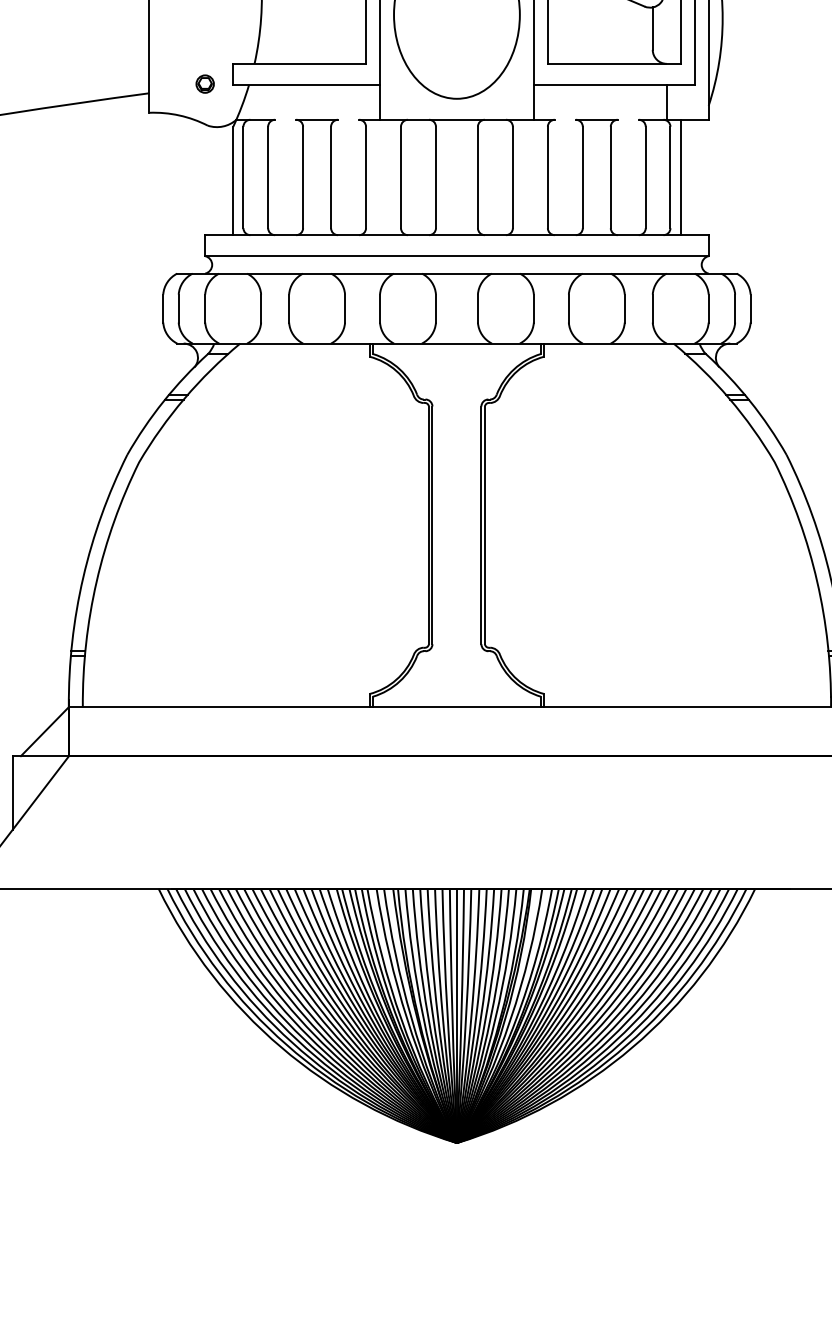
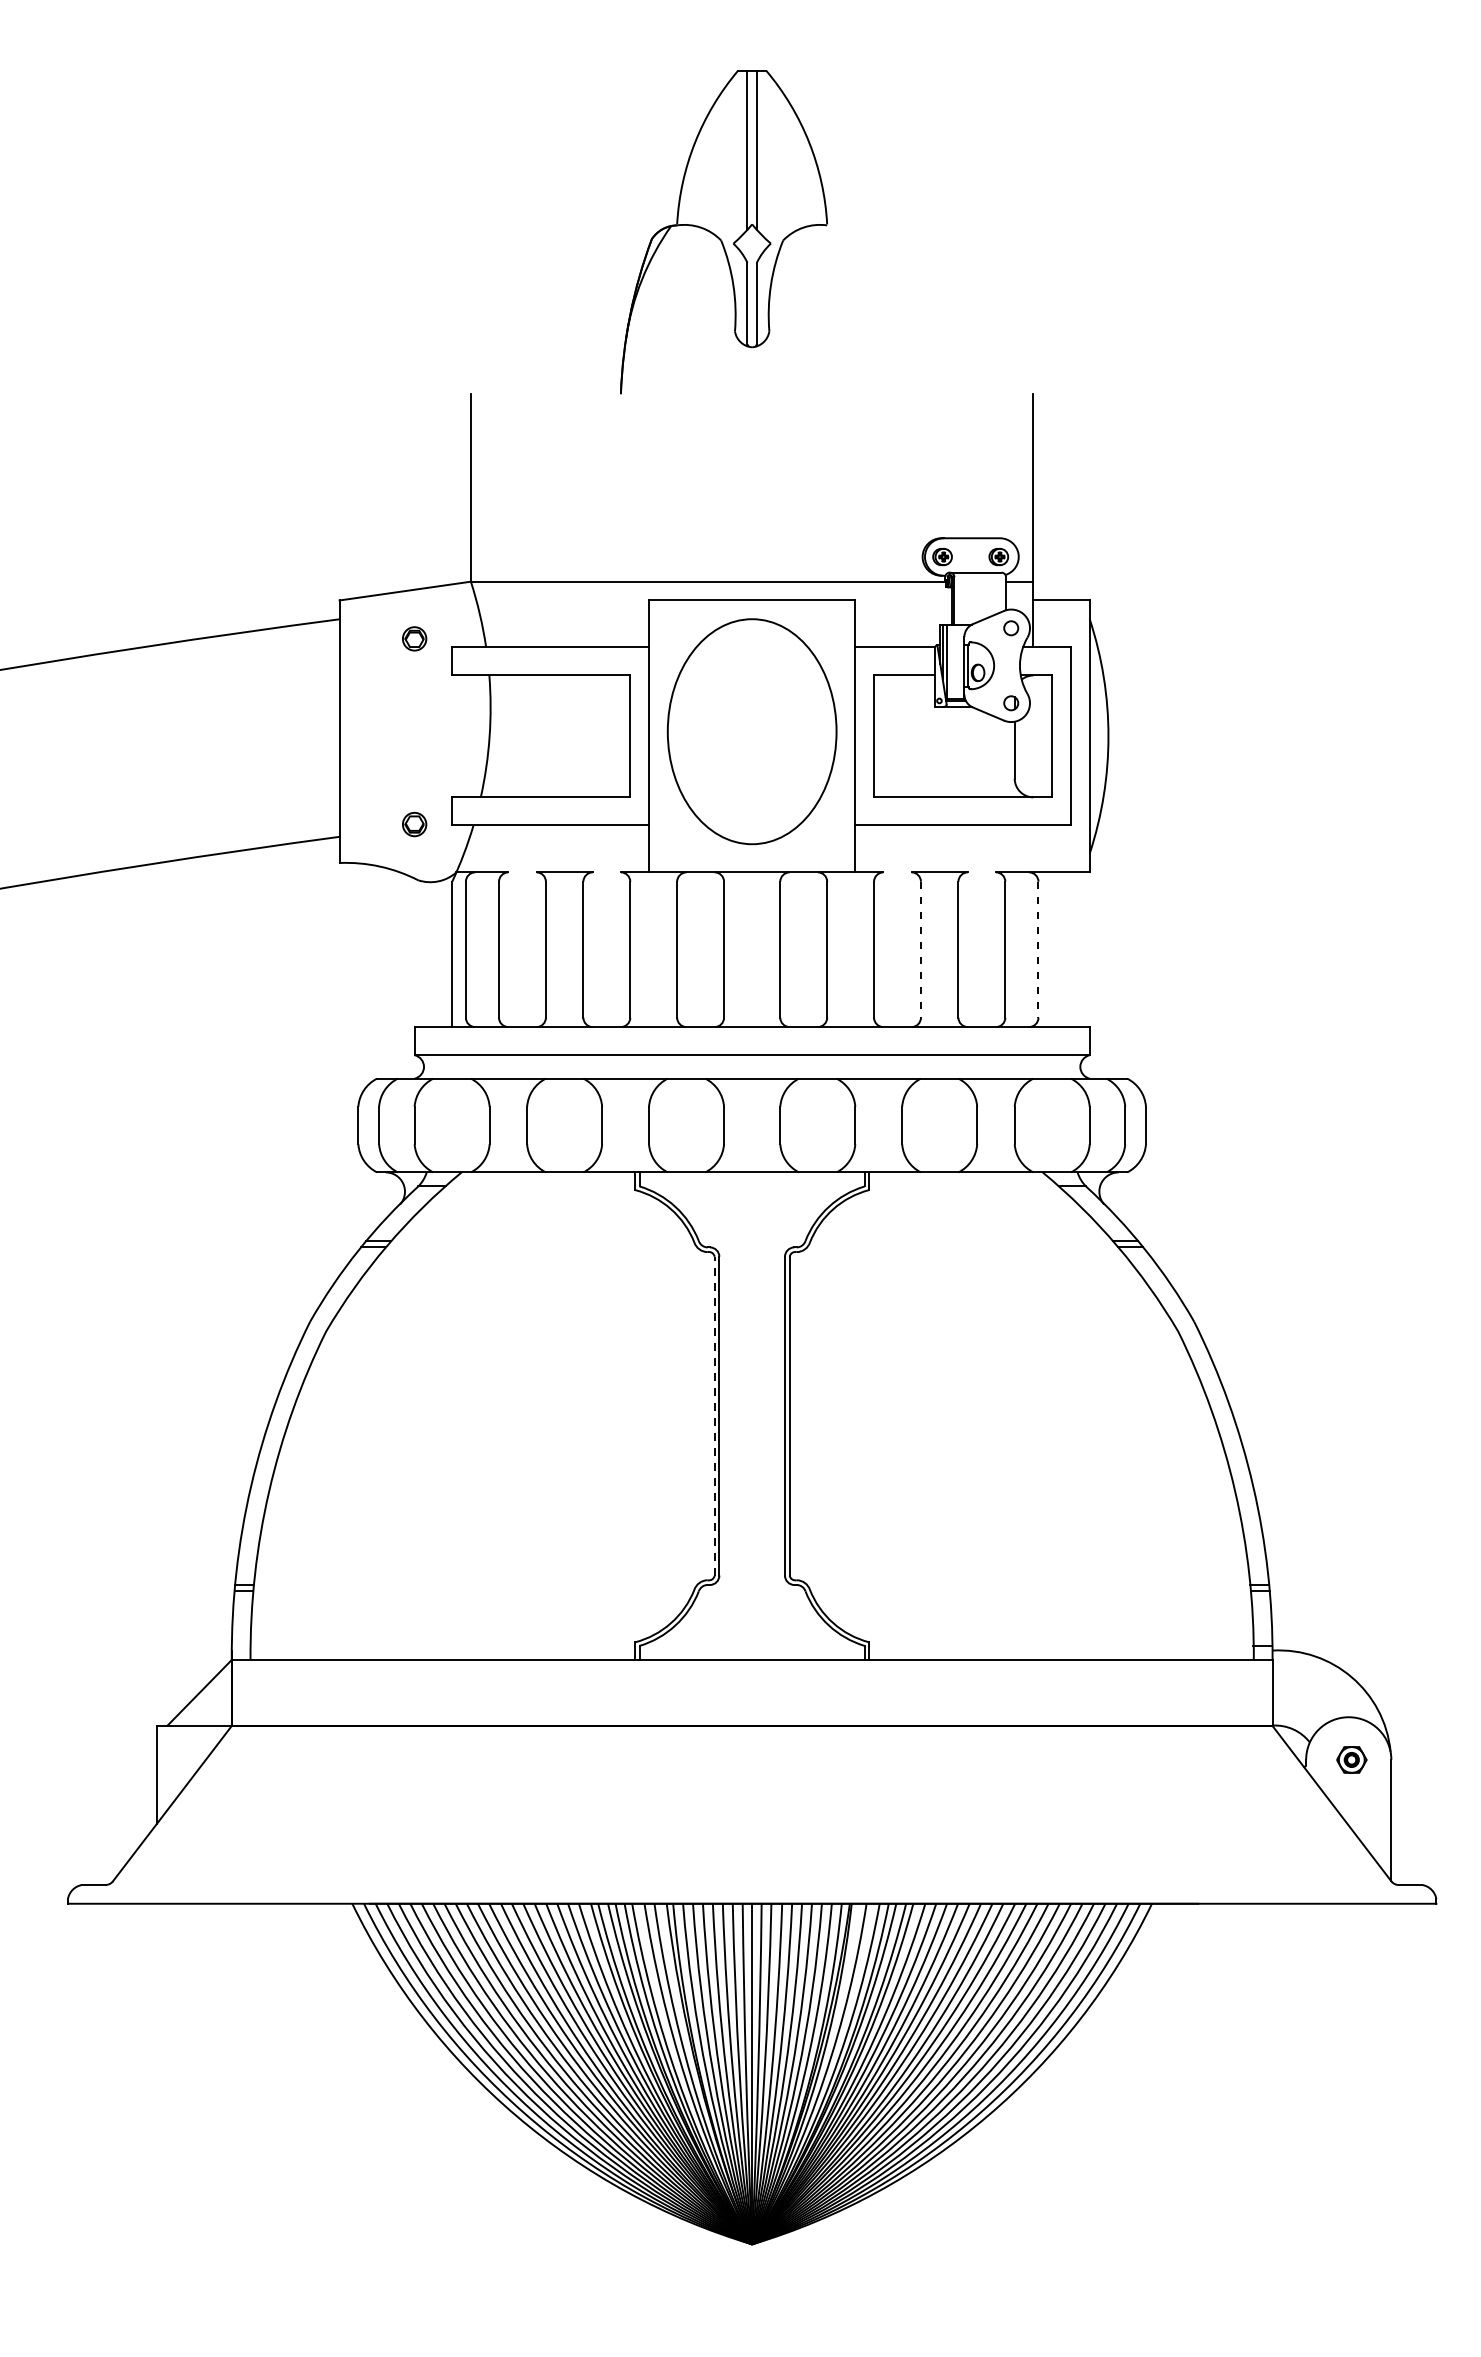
line: (666, 101) -> (1033, 848), removed
line: (582, 177) -> (920, 949), solid -> dashed
line: (670, 177) -> (1038, 949), solid -> dashed
line: (680, 177) -> (1052, 949), removed
line: (428, 524) -> (714, 1415), solid -> dashed

